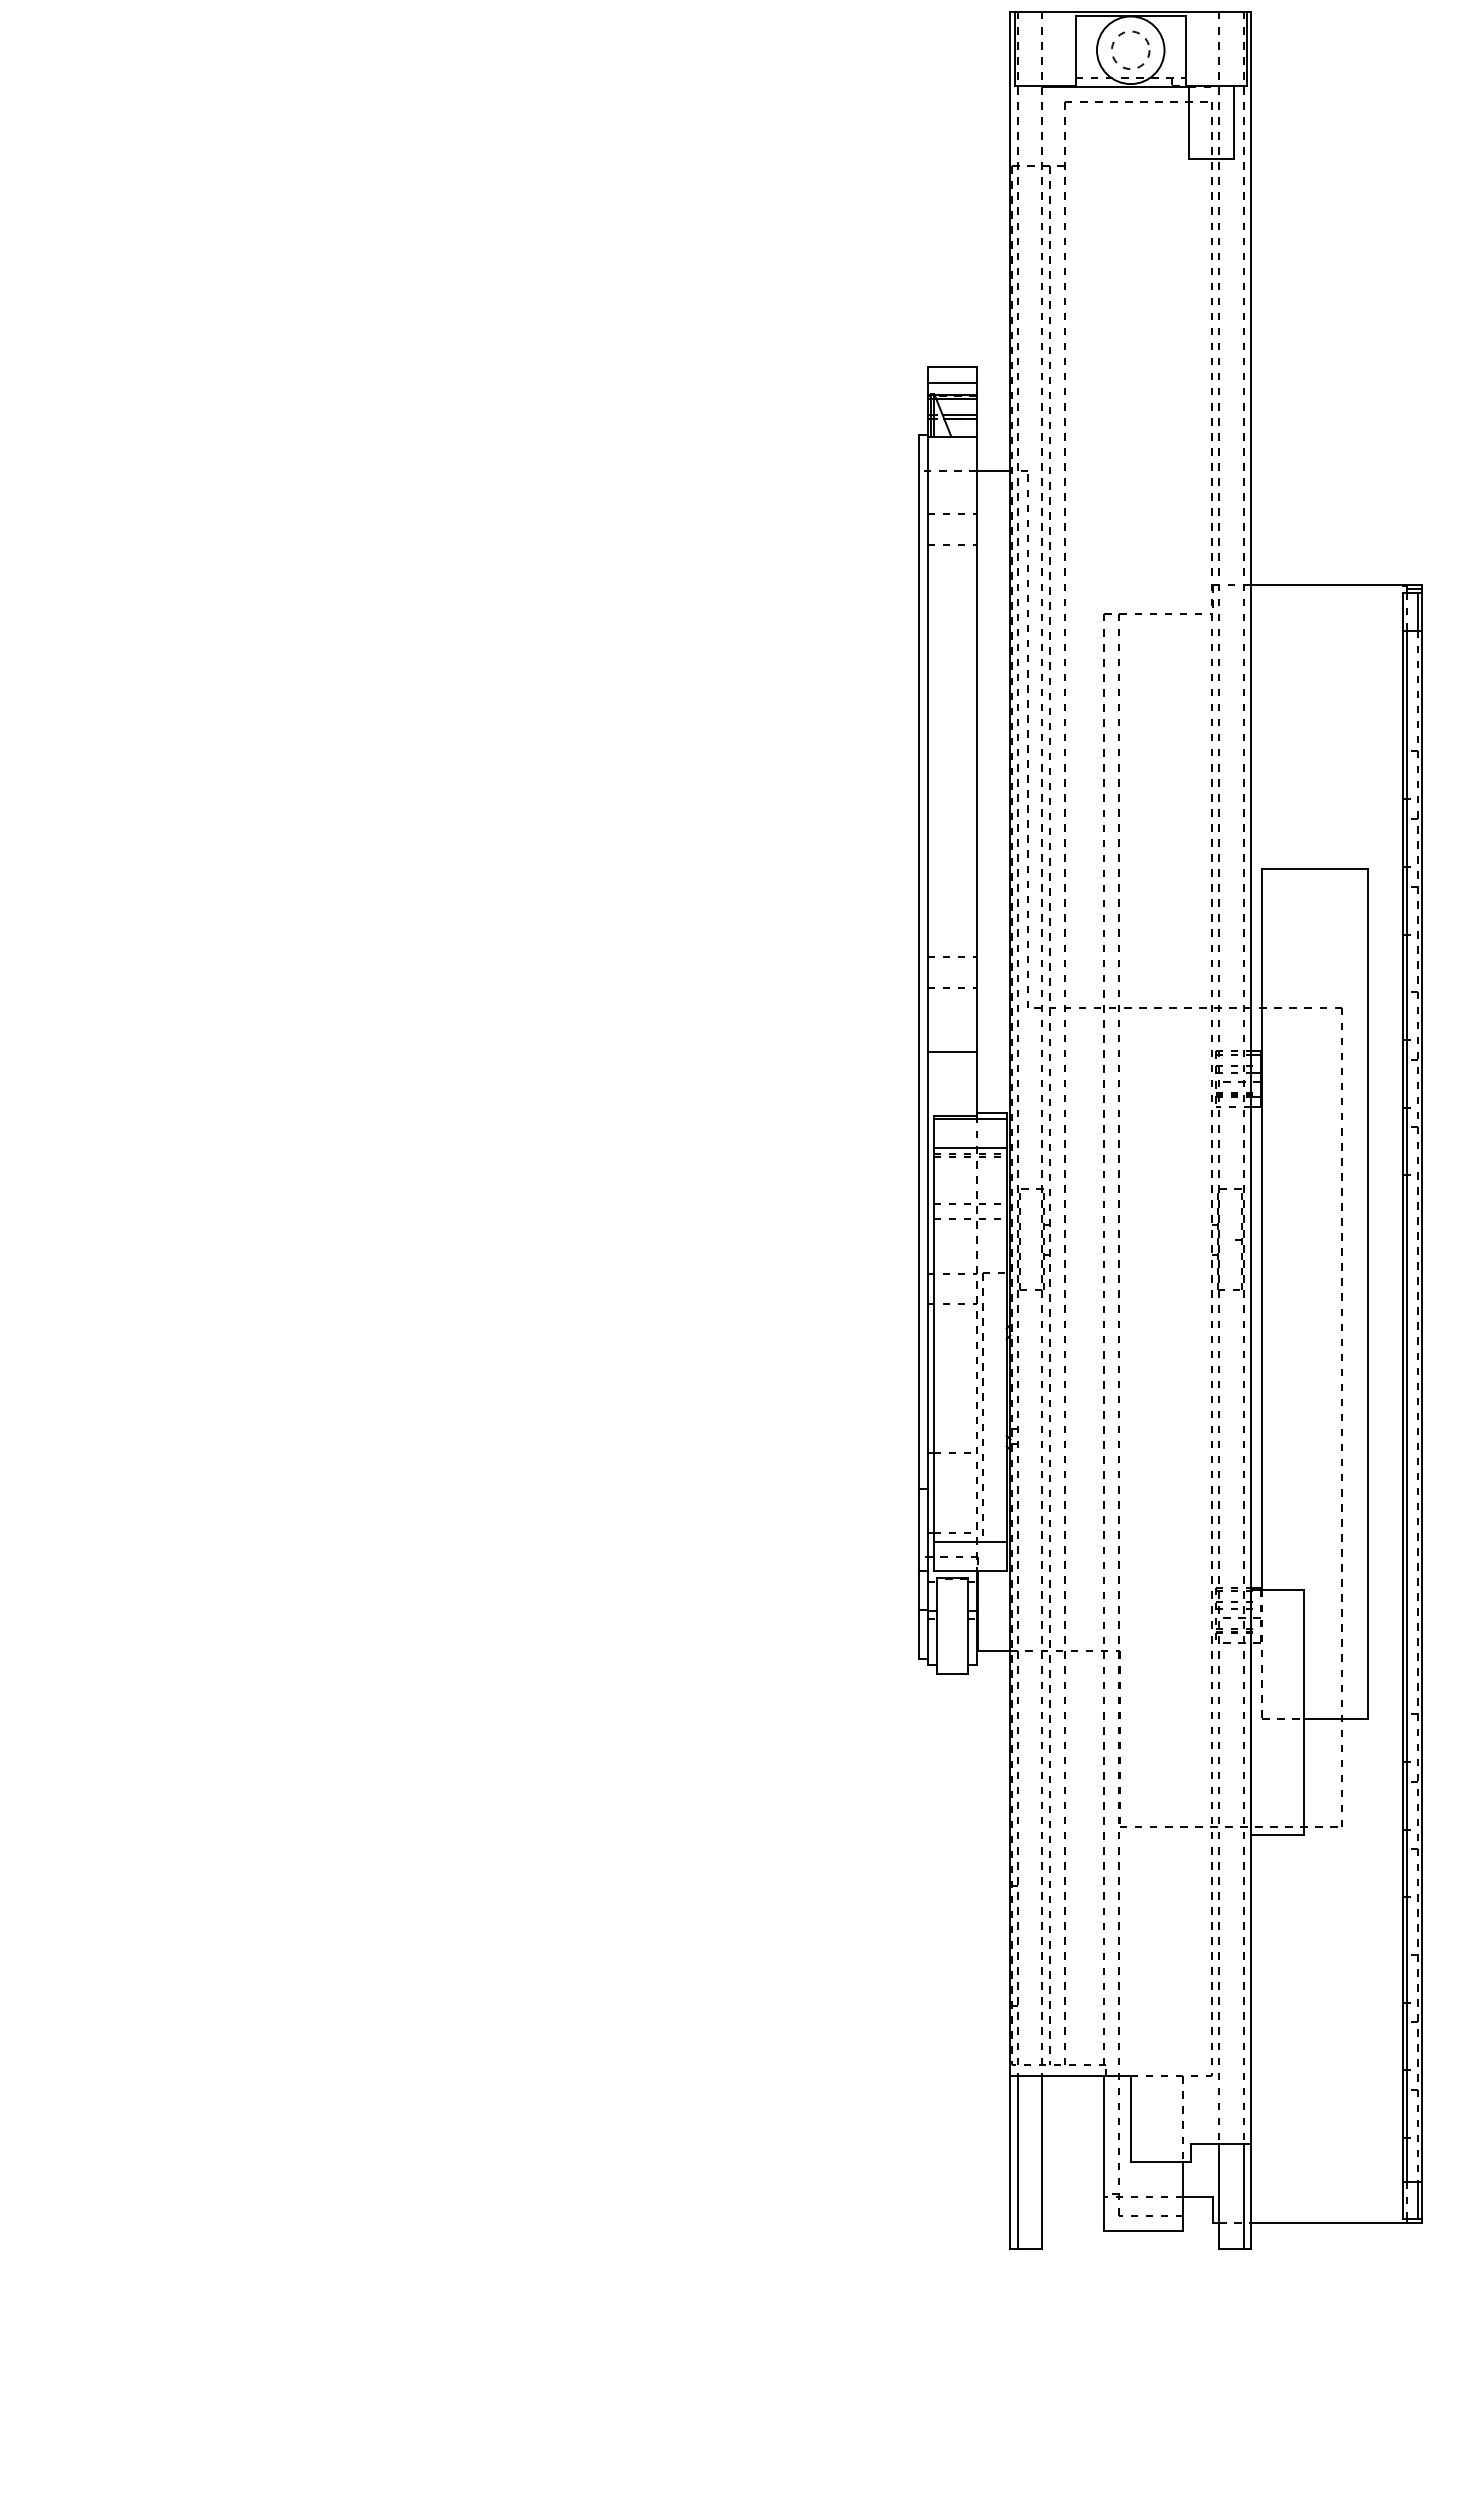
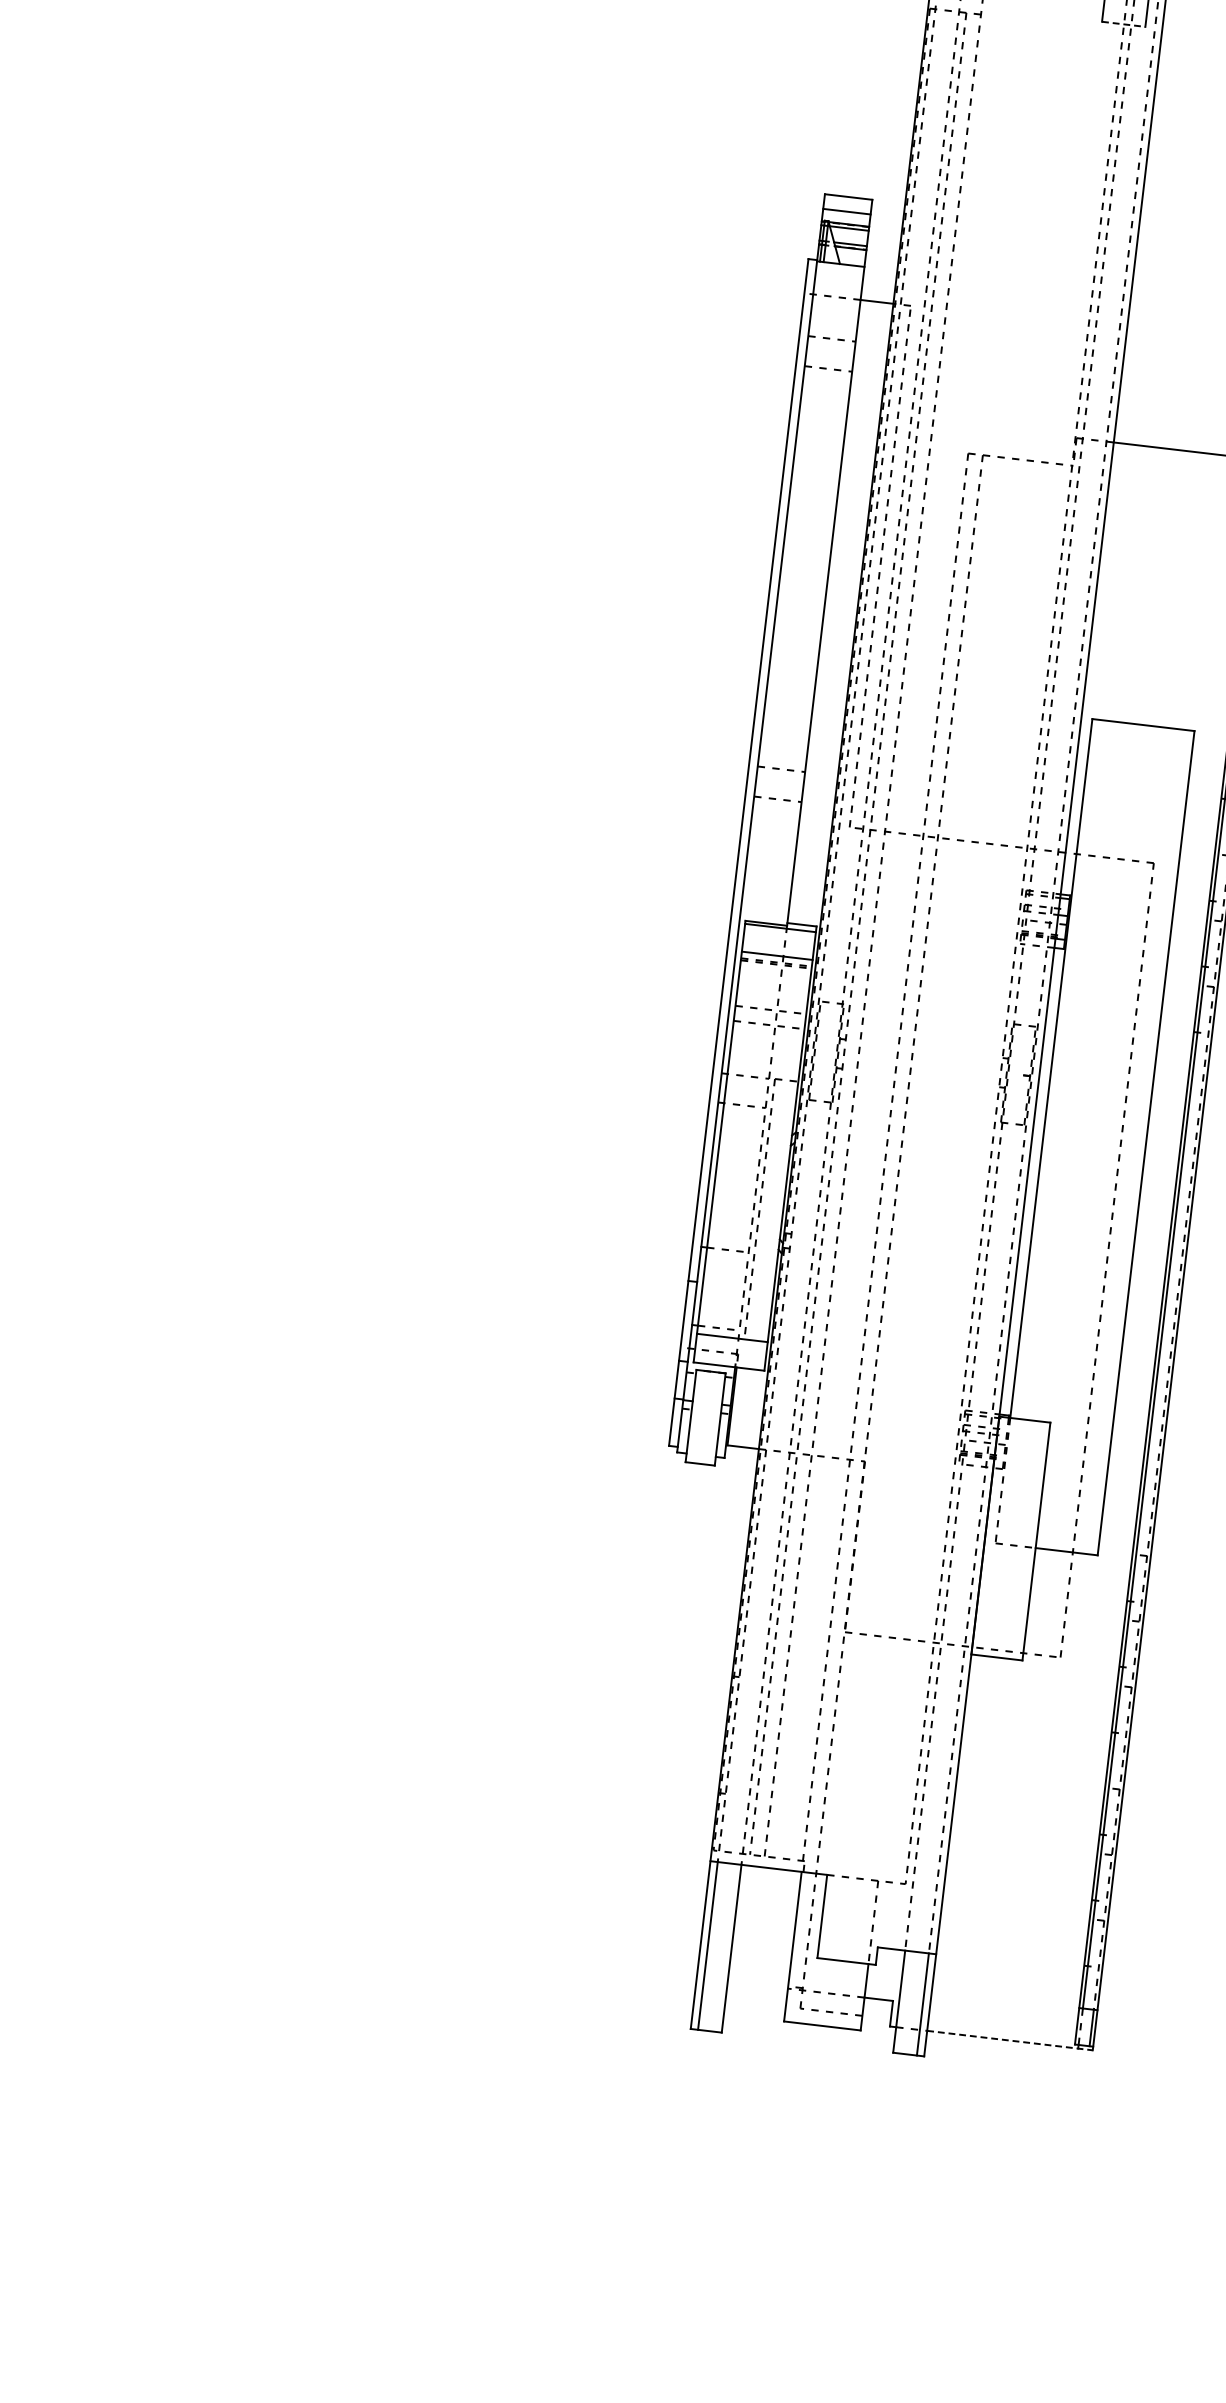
line: (1211, 158) -> (1124, 23), solid -> dashed
line: (951, 1052) -> (769, 861), removed
line: (1336, 2223) -> (1009, 2041), solid -> dashed

